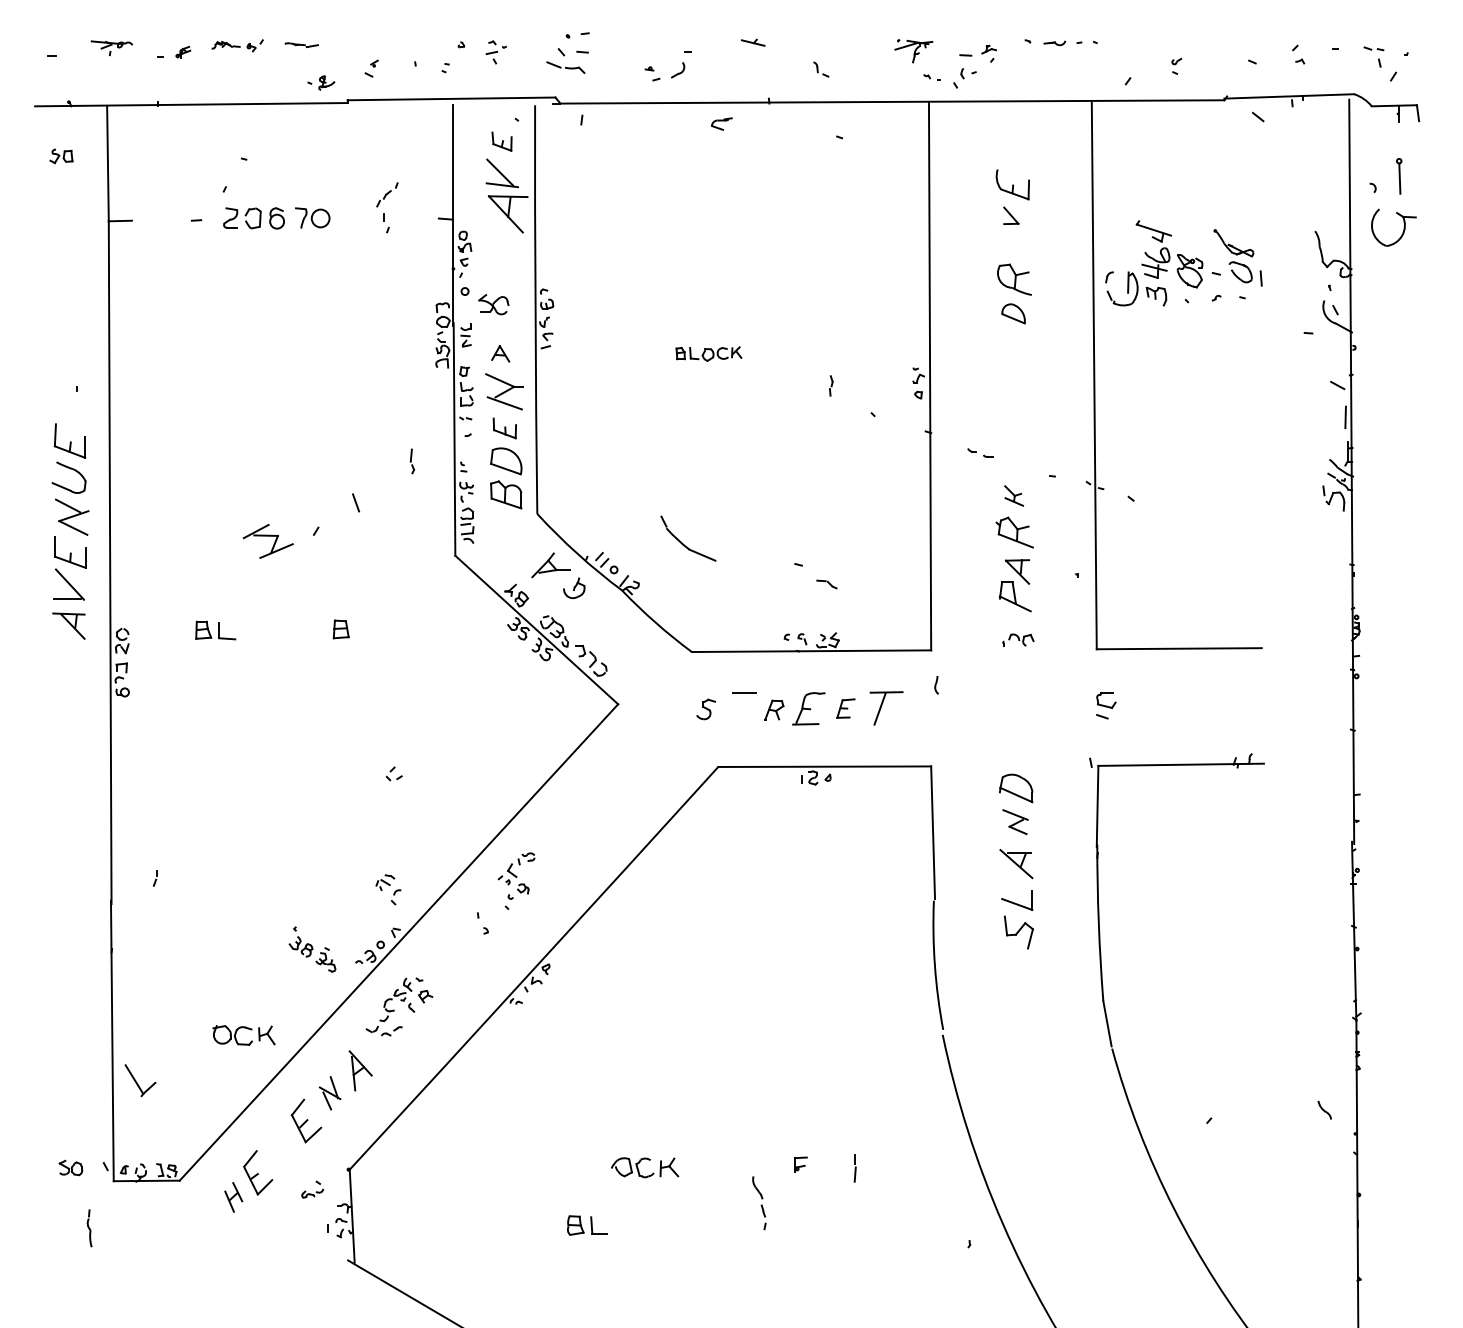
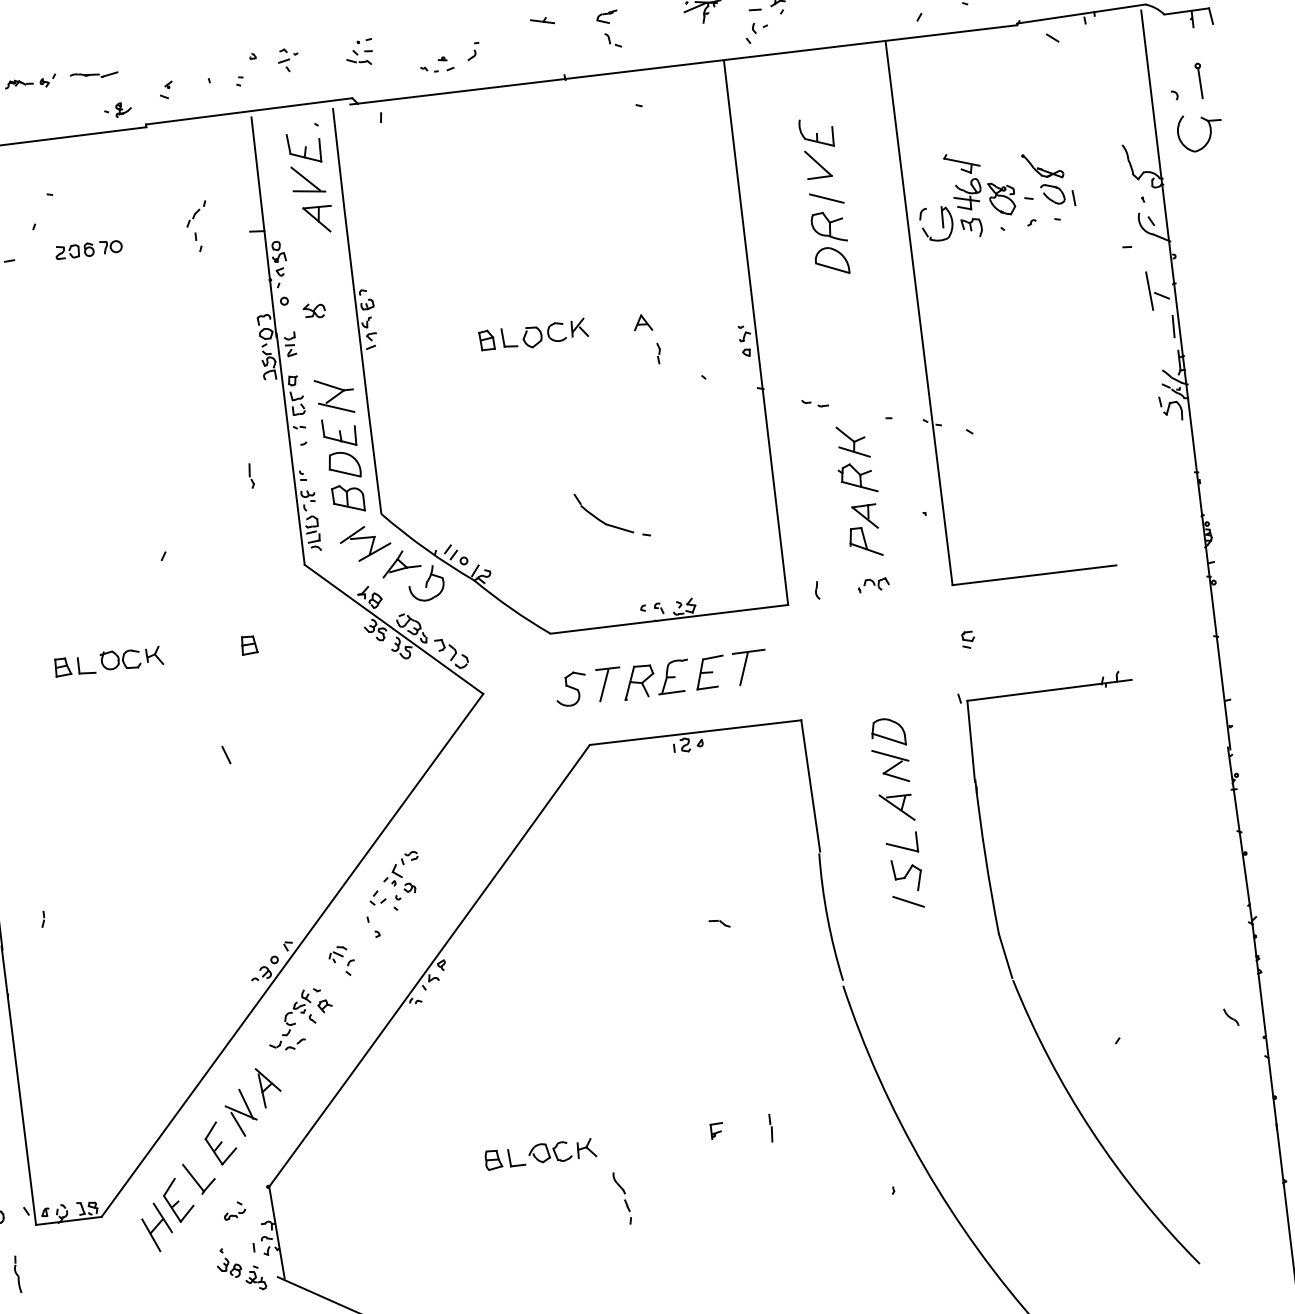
part: (301, 44) -> (93, 74), size x1.43
part: (567, 53) -> (359, 53), size x0.62
part: (680, 64) -> (472, 51), size x0.62
part: (931, 77) -> (428, 69), moved
part: (721, 123) -> (606, 16), moved
part: (501, 141) -> (303, 148), size x1.67
part: (507, 214) -> (317, 219), size x0.71
part: (1011, 215) -> (818, 163), size x1.67
part: (276, 217) -> (88, 249), size x0.62
line: (1015, 250) -> (826, 198), added
part: (493, 304) -> (314, 310), size x0.71
part: (1013, 313) -> (831, 260), size x1.43
part: (500, 353) -> (642, 322), moved
part: (708, 353) -> (533, 335), size x1.67
line: (1325, 379) -> (1149, 291), added
part: (504, 428) -> (339, 432), size x1.43
part: (1013, 495) -> (852, 441), size x1.67
line: (356, 502) -> (226, 754), moved
part: (267, 541) -> (364, 543), moved
part: (683, 543) -> (599, 518), moved
part: (826, 584) -> (719, 923), moved
part: (574, 587) -> (426, 582), size x1.67
part: (340, 629) -> (248, 645), moved
part: (936, 685) -> (817, 590), moved
part: (1106, 705) -> (968, 639), size x0.62
part: (845, 708) -> (709, 672), size x1.67
part: (705, 709) -> (570, 689), size x1.67
line: (739, 709) -> (604, 685), added
part: (774, 710) -> (639, 682), size x1.67
part: (393, 773) -> (376, 897), moved
part: (1015, 822) -> (891, 766), size x1.43
part: (388, 889) -> (341, 960), moved
part: (312, 949) -> (241, 1269), moved
line: (1016, 958) -> (907, 901), added
part: (243, 1028) -> (130, 651), moved
part: (140, 1080) -> (199, 1178), moved
part: (329, 1093) -> (240, 1113), size x1.43
part: (233, 1197) -> (156, 1227), size x1.67
part: (759, 1203) -> (622, 1198), moved
part: (587, 1225) -> (505, 1158), moved

